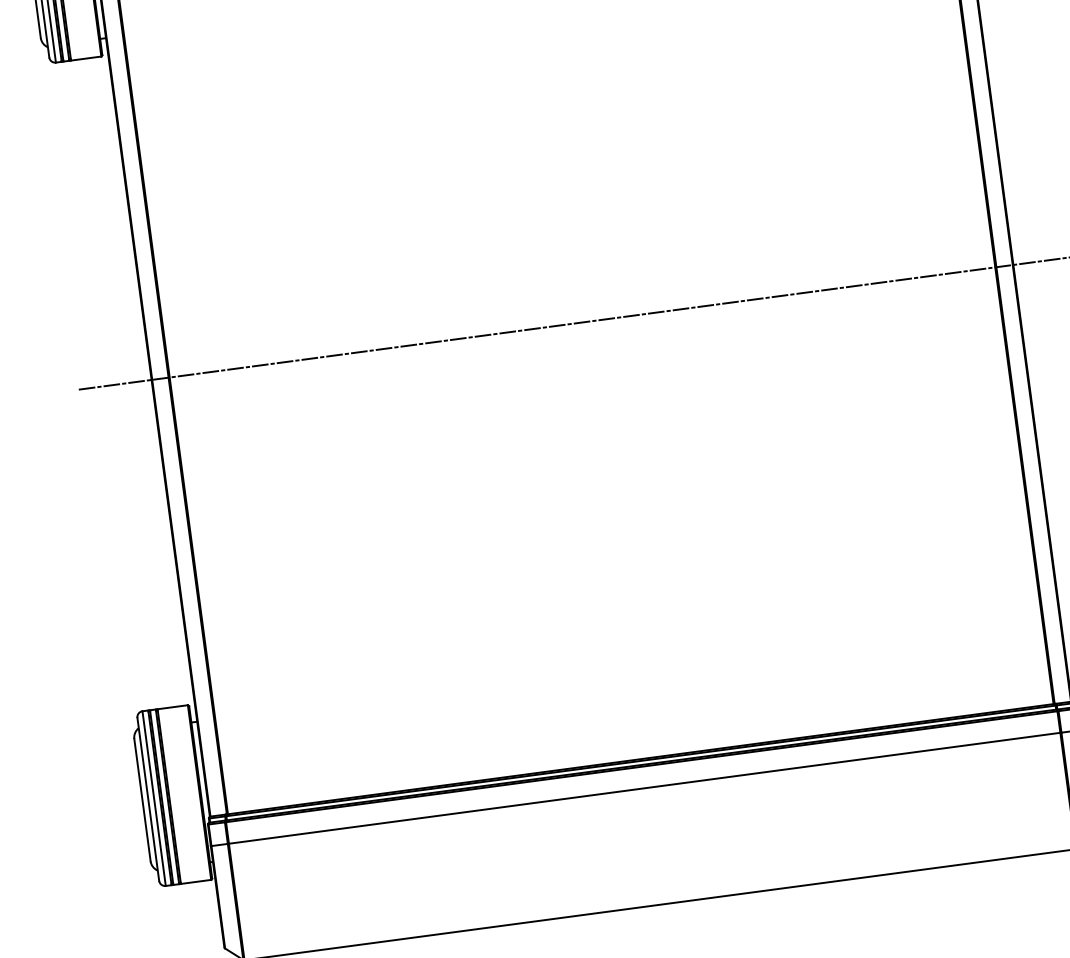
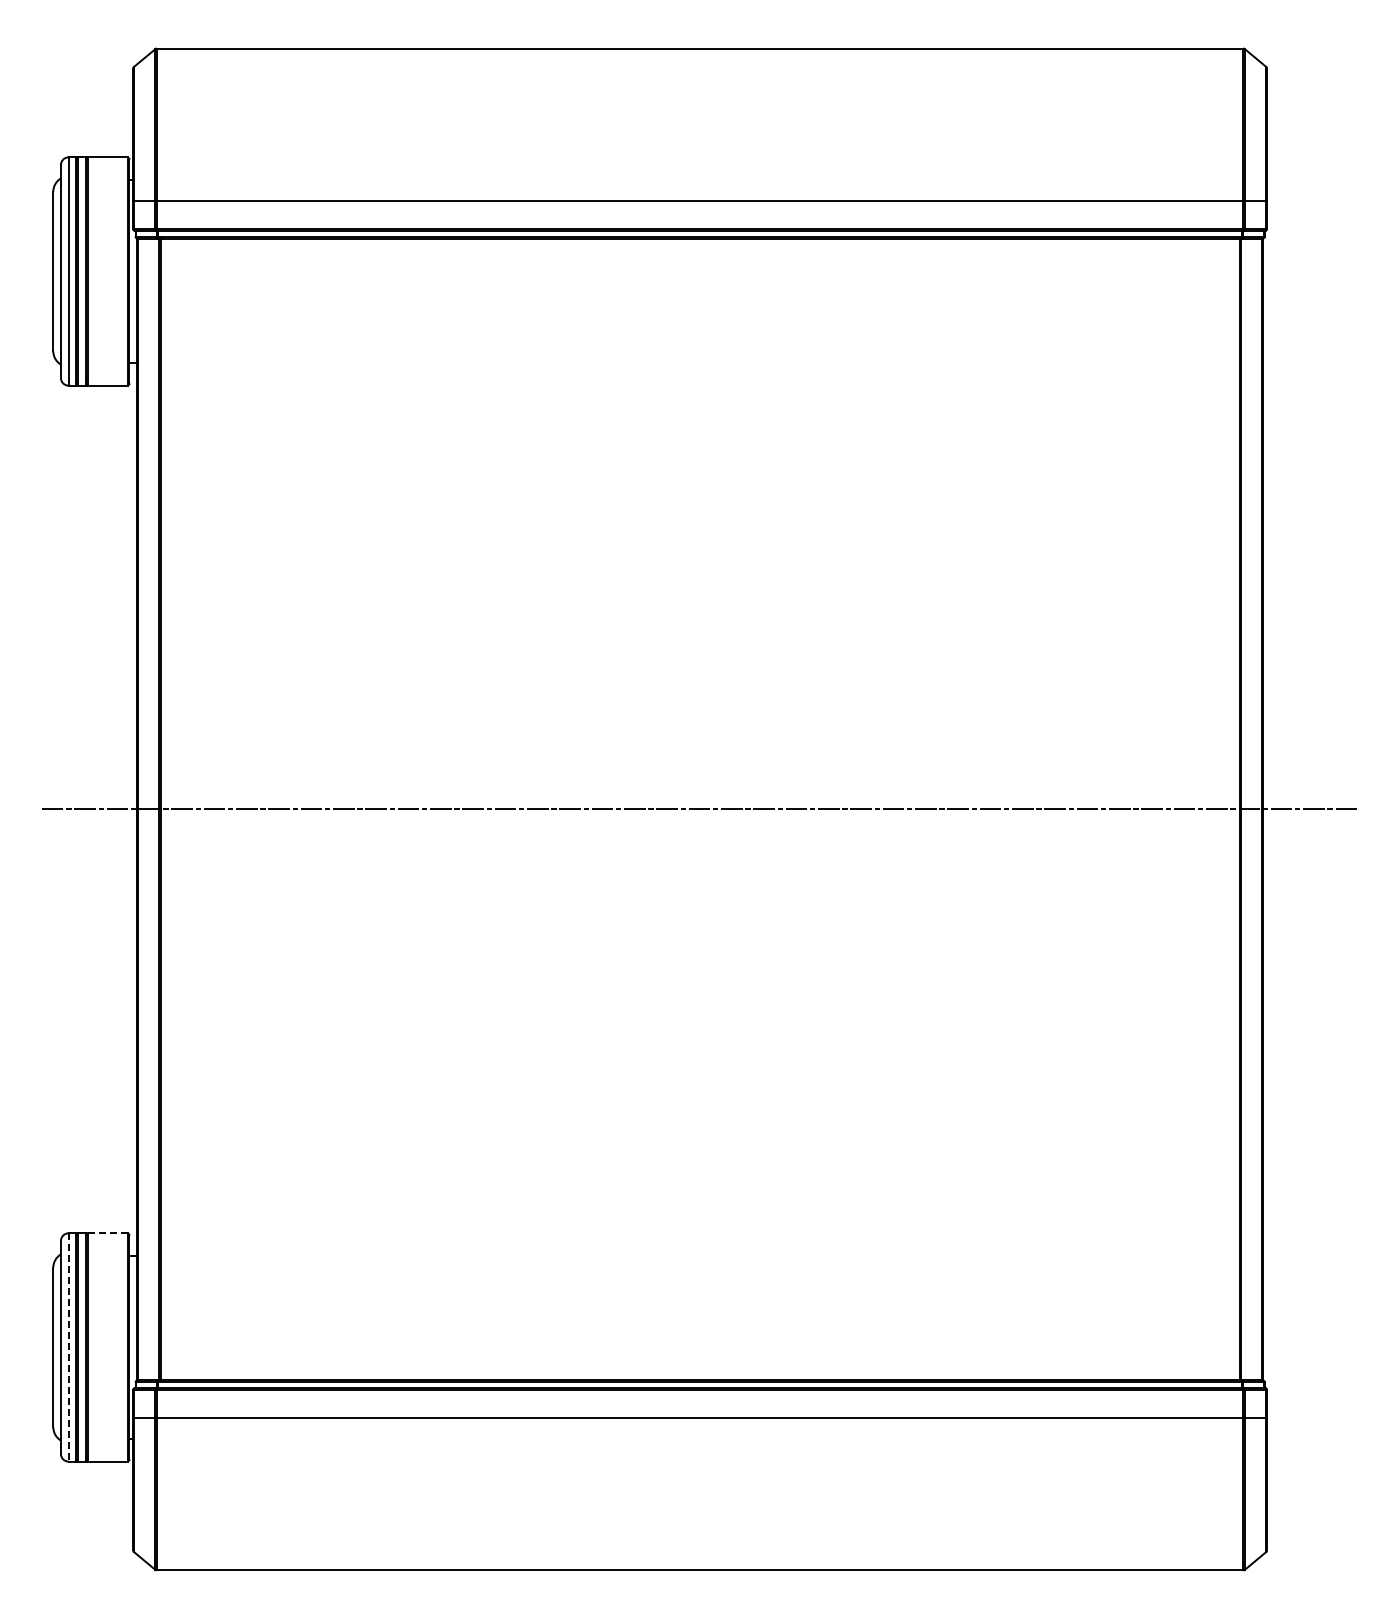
line: (173, 707) -> (108, 1233), solid -> dashed
line: (154, 798) -> (68, 1347), solid -> dashed

